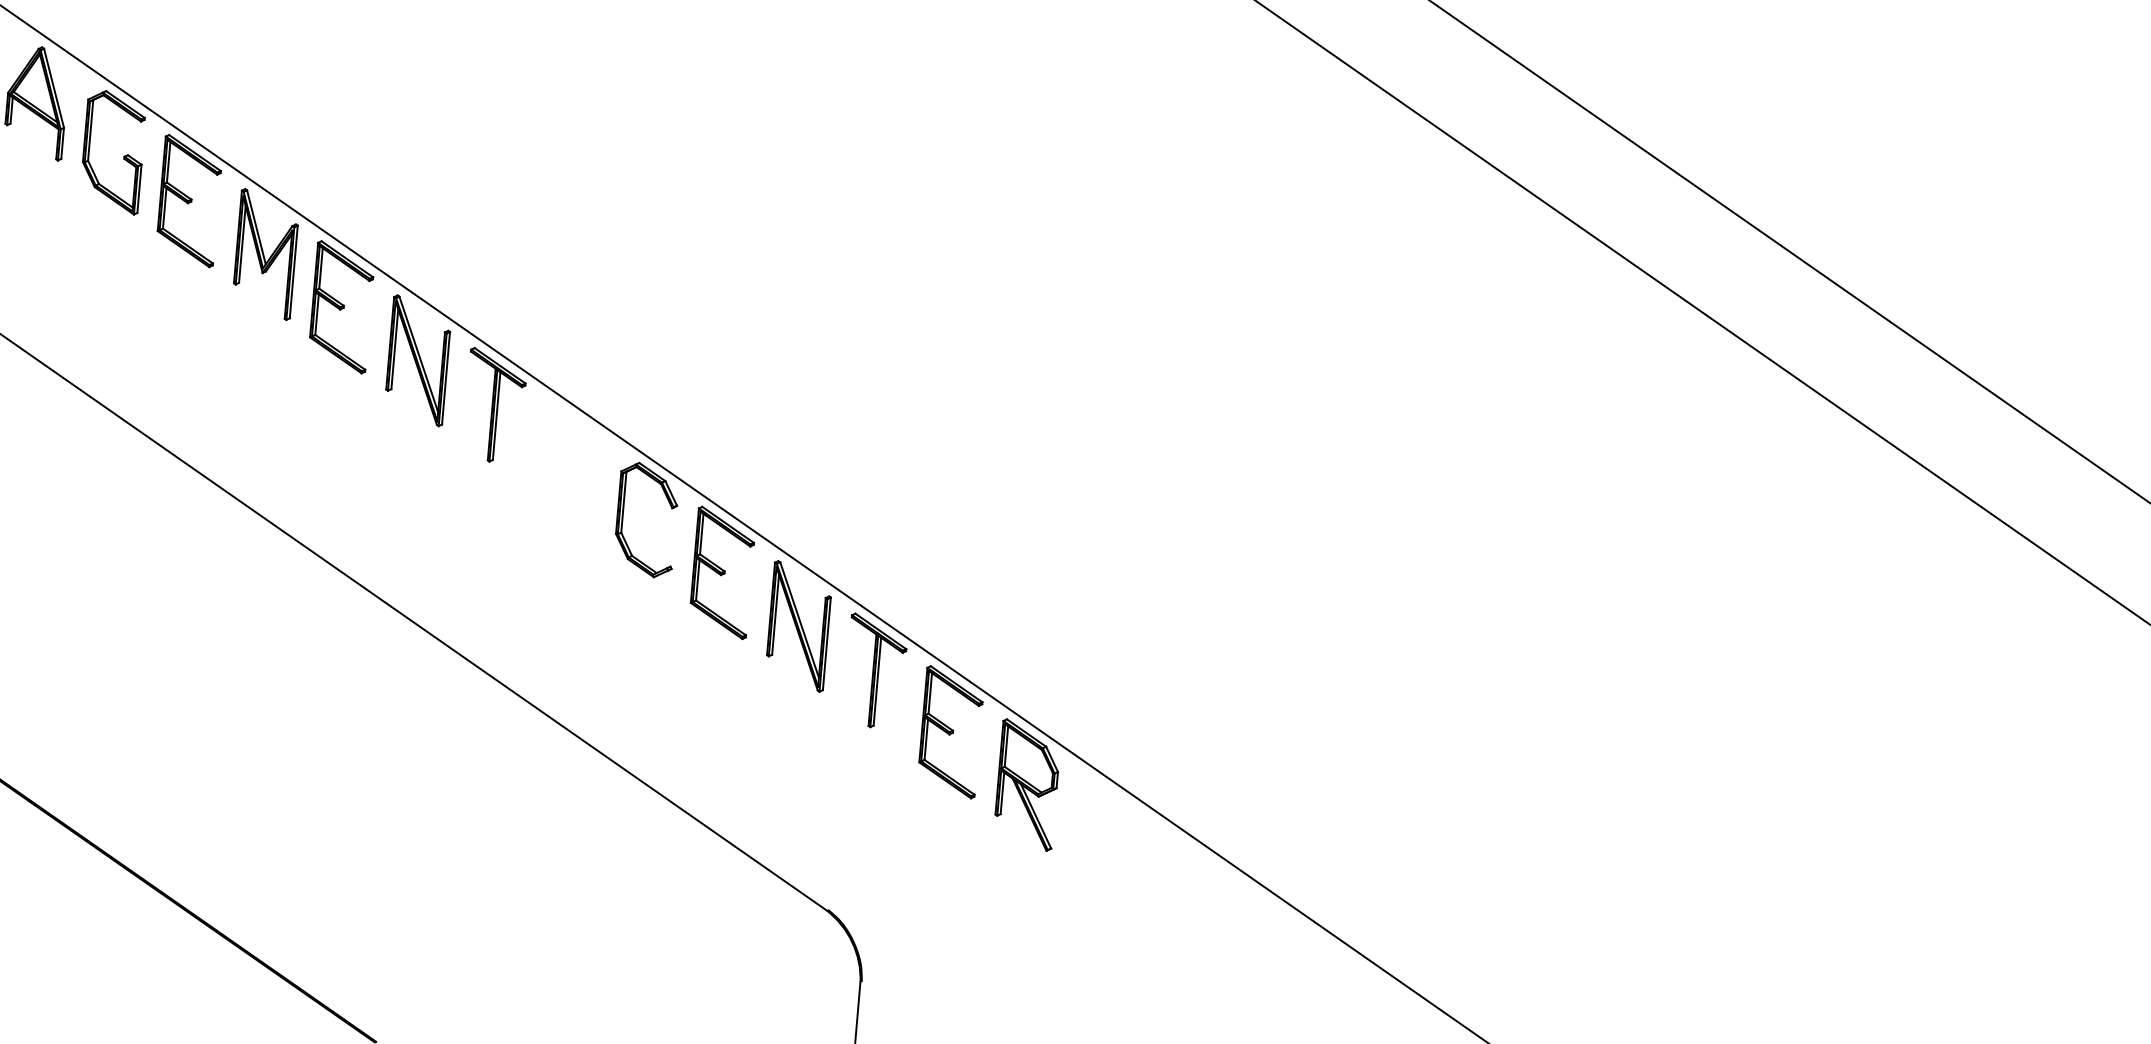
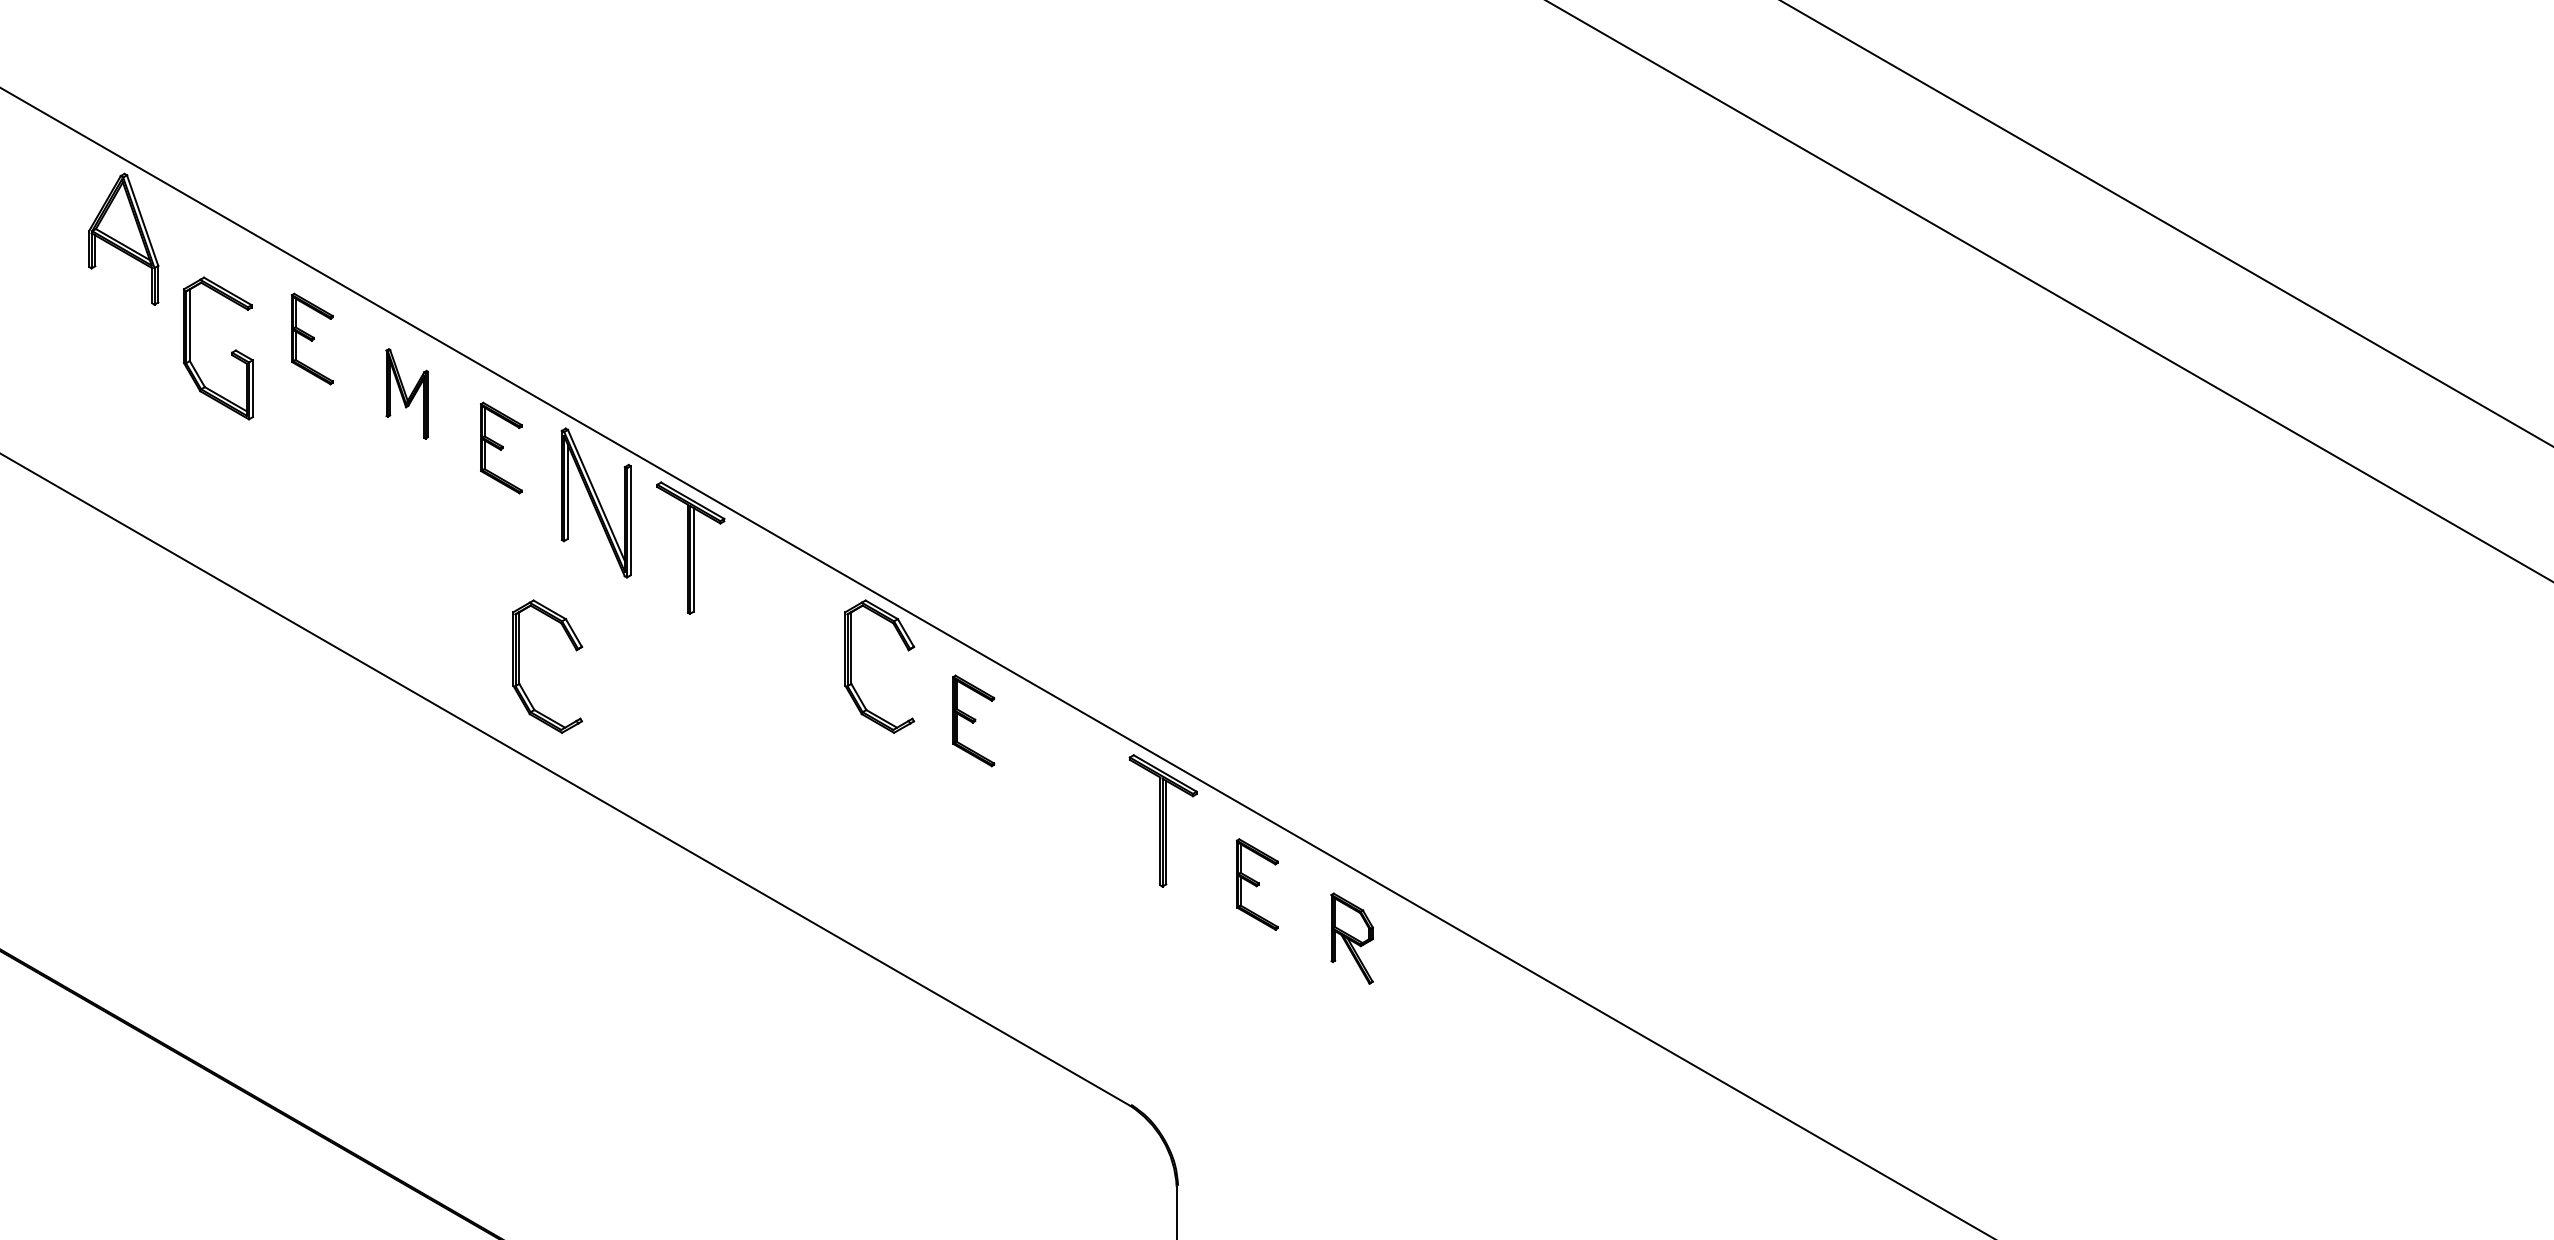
part: (124, 155) -> (231, 351), moved
part: (189, 200) -> (312, 338), size x0.6
part: (265, 254) -> (406, 393), size x0.6
part: (341, 306) -> (501, 447), size x0.6
part: (341, 493) -> (519, 666), added
part: (722, 572) -> (973, 720), size x0.6
part: (798, 626) -> (1068, 775), removed
part: (951, 732) -> (1257, 884), size x0.6
part: (1026, 784) -> (1351, 938), size x0.6

